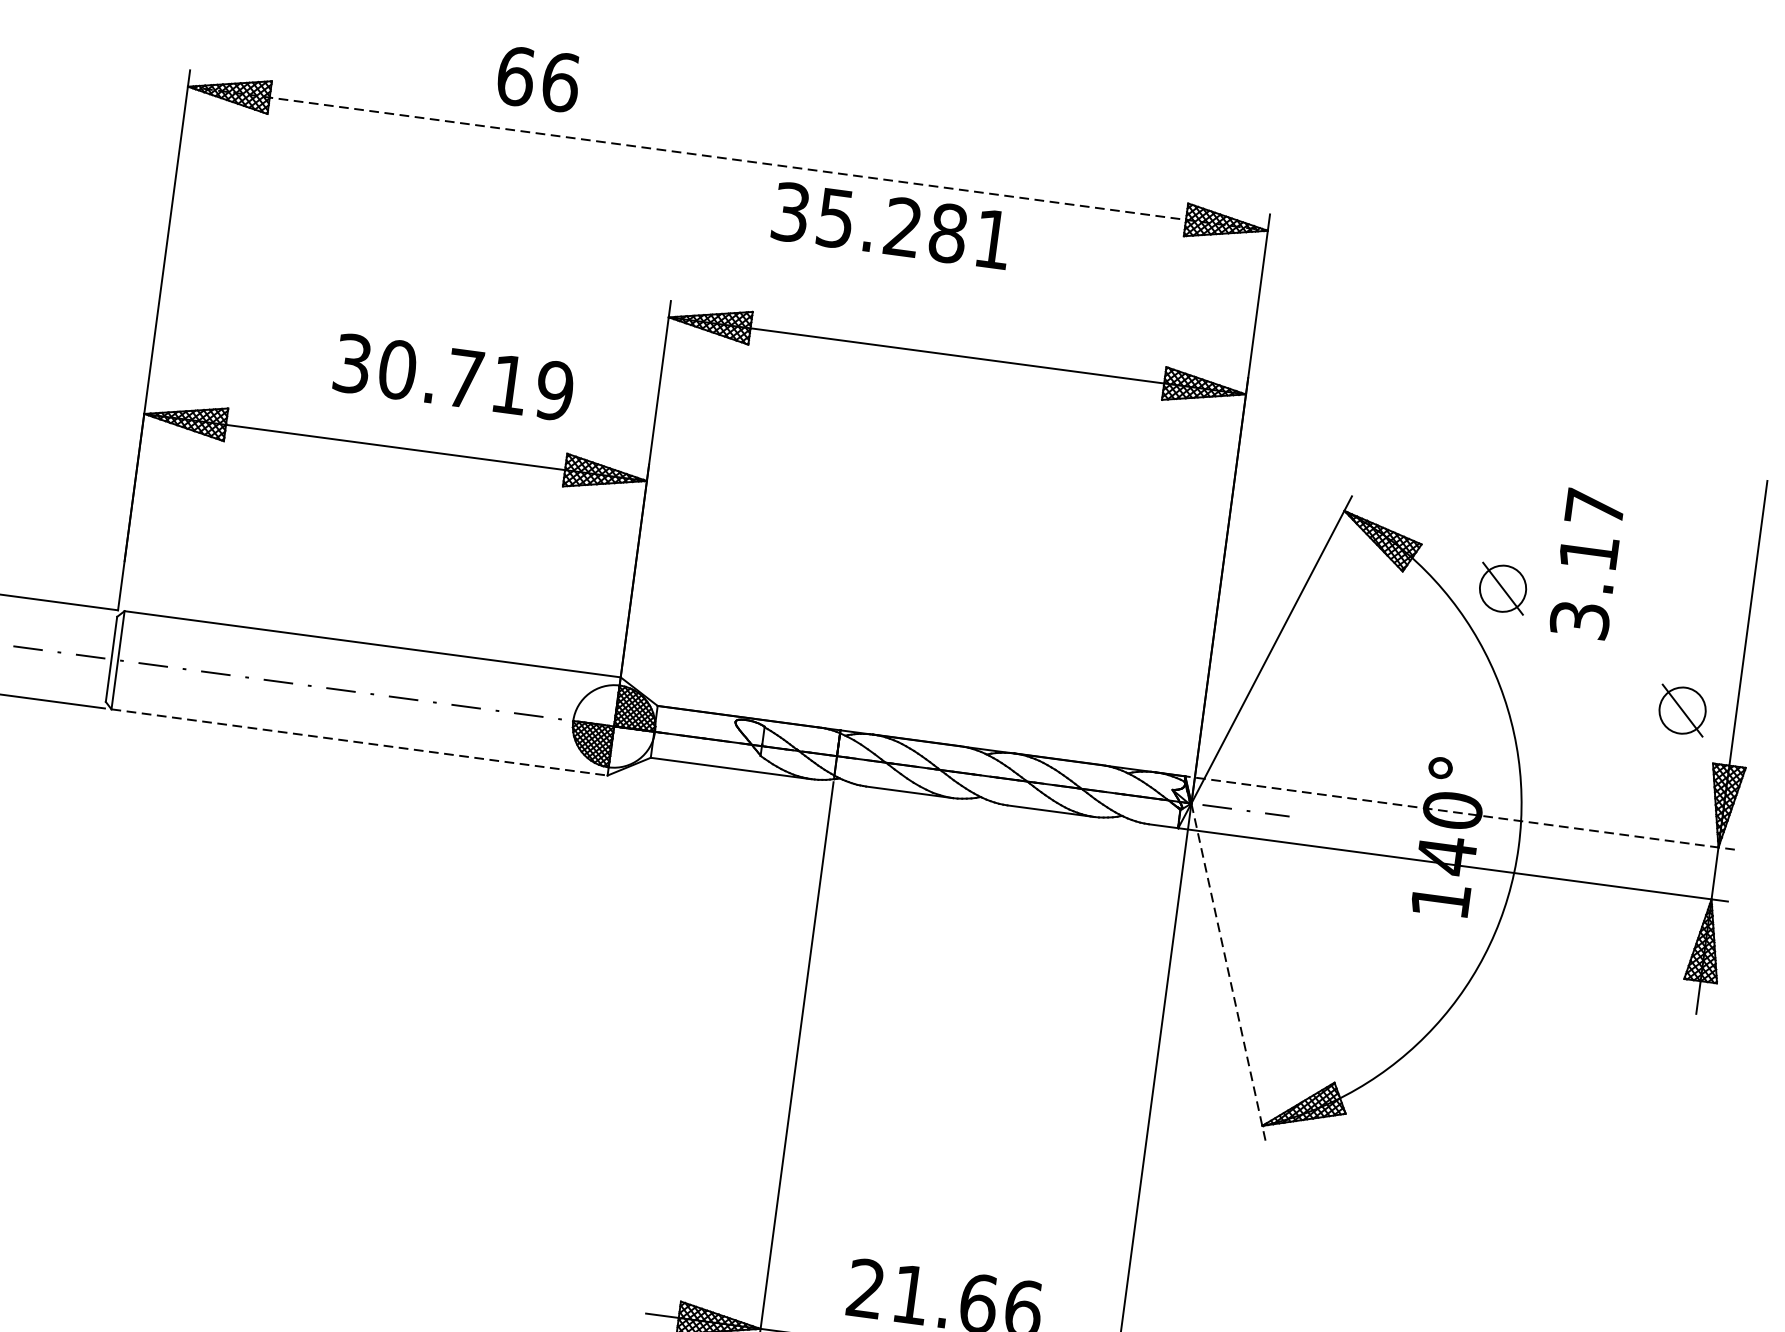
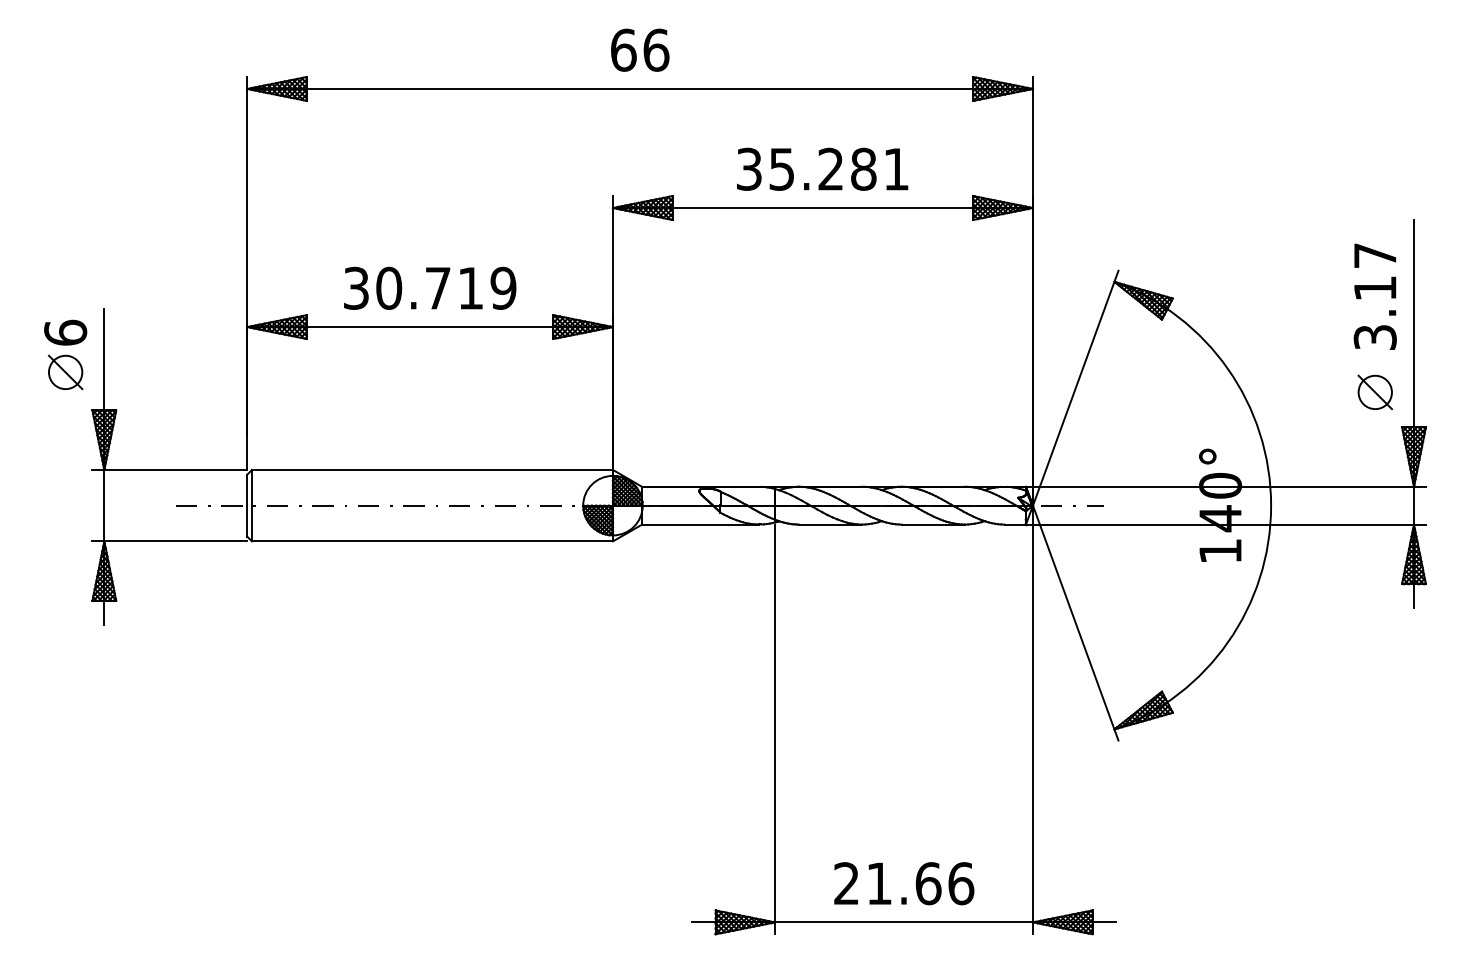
text: (539, 78) -> (640, 49), moved
line: (728, 158) -> (640, 88), dashed -> solid
text: (891, 224) -> (822, 168), moved
text: (454, 376) -> (430, 287), moved
text: (1586, 563) -> (1374, 296), moved
part: (1501, 588) -> (1234, 322), removed
line: (359, 742) -> (432, 541), dashed -> solid
line: (1460, 812) -> (1226, 486), dashed -> solid
line: (1228, 973) -> (1075, 623), dashed -> solid

